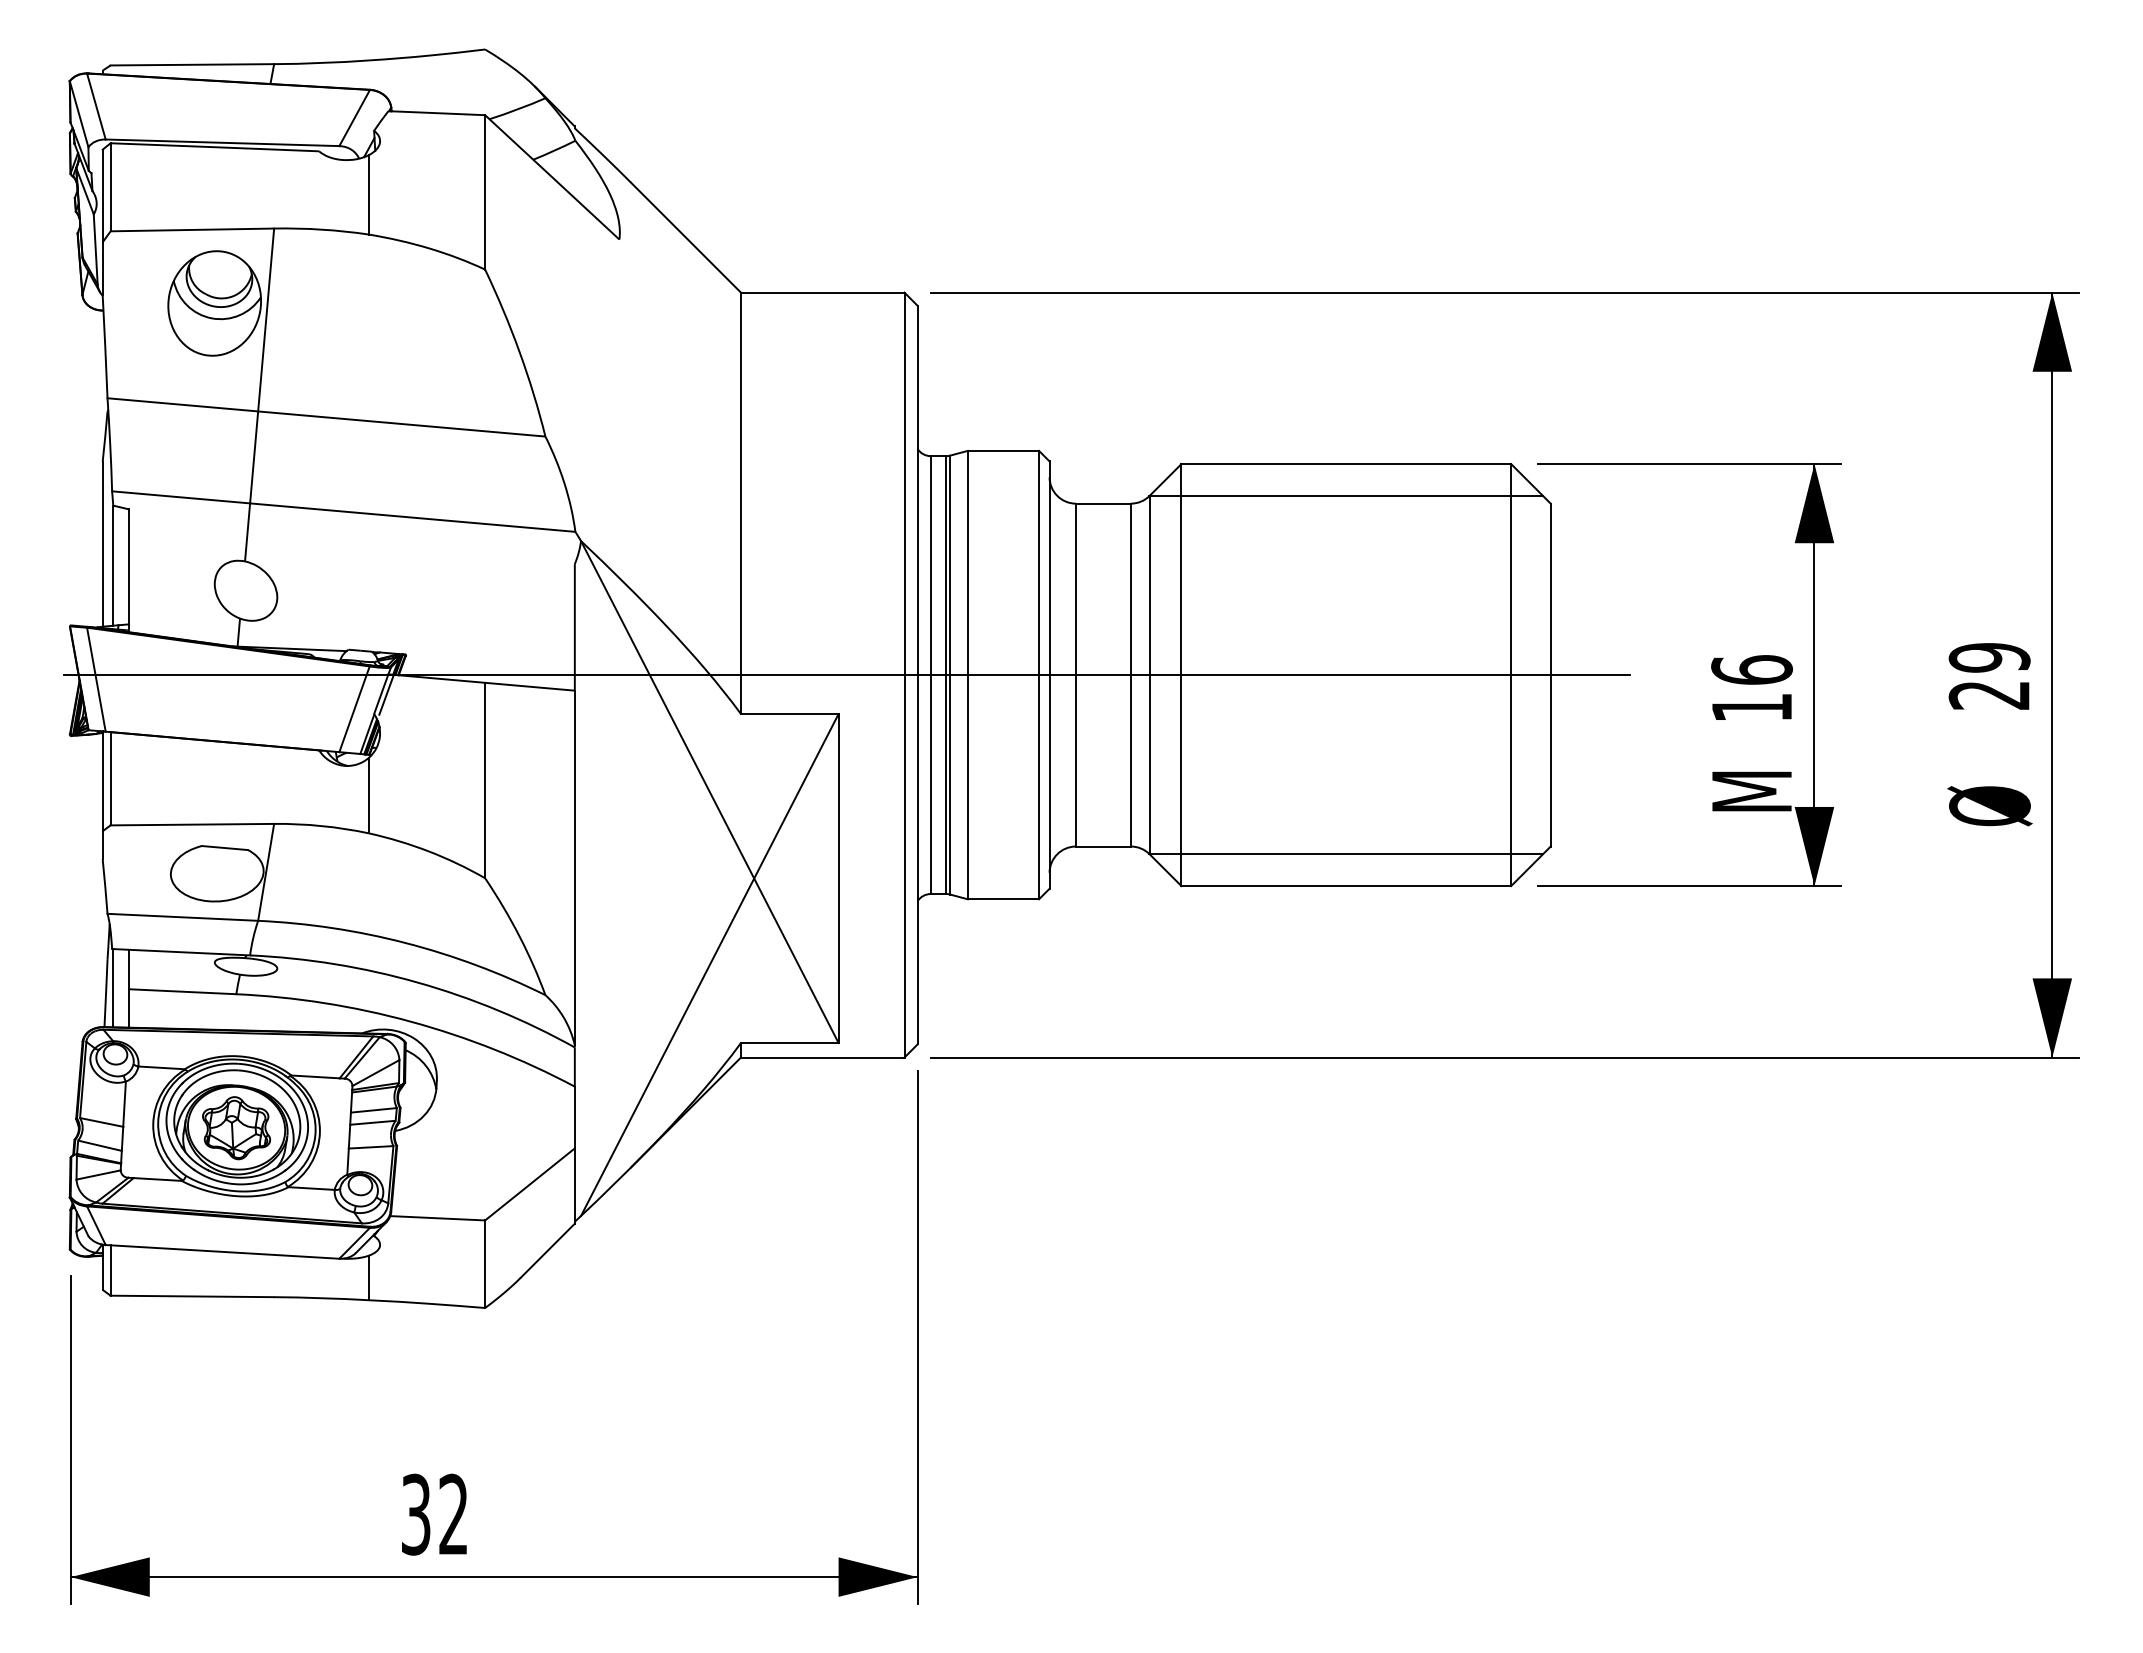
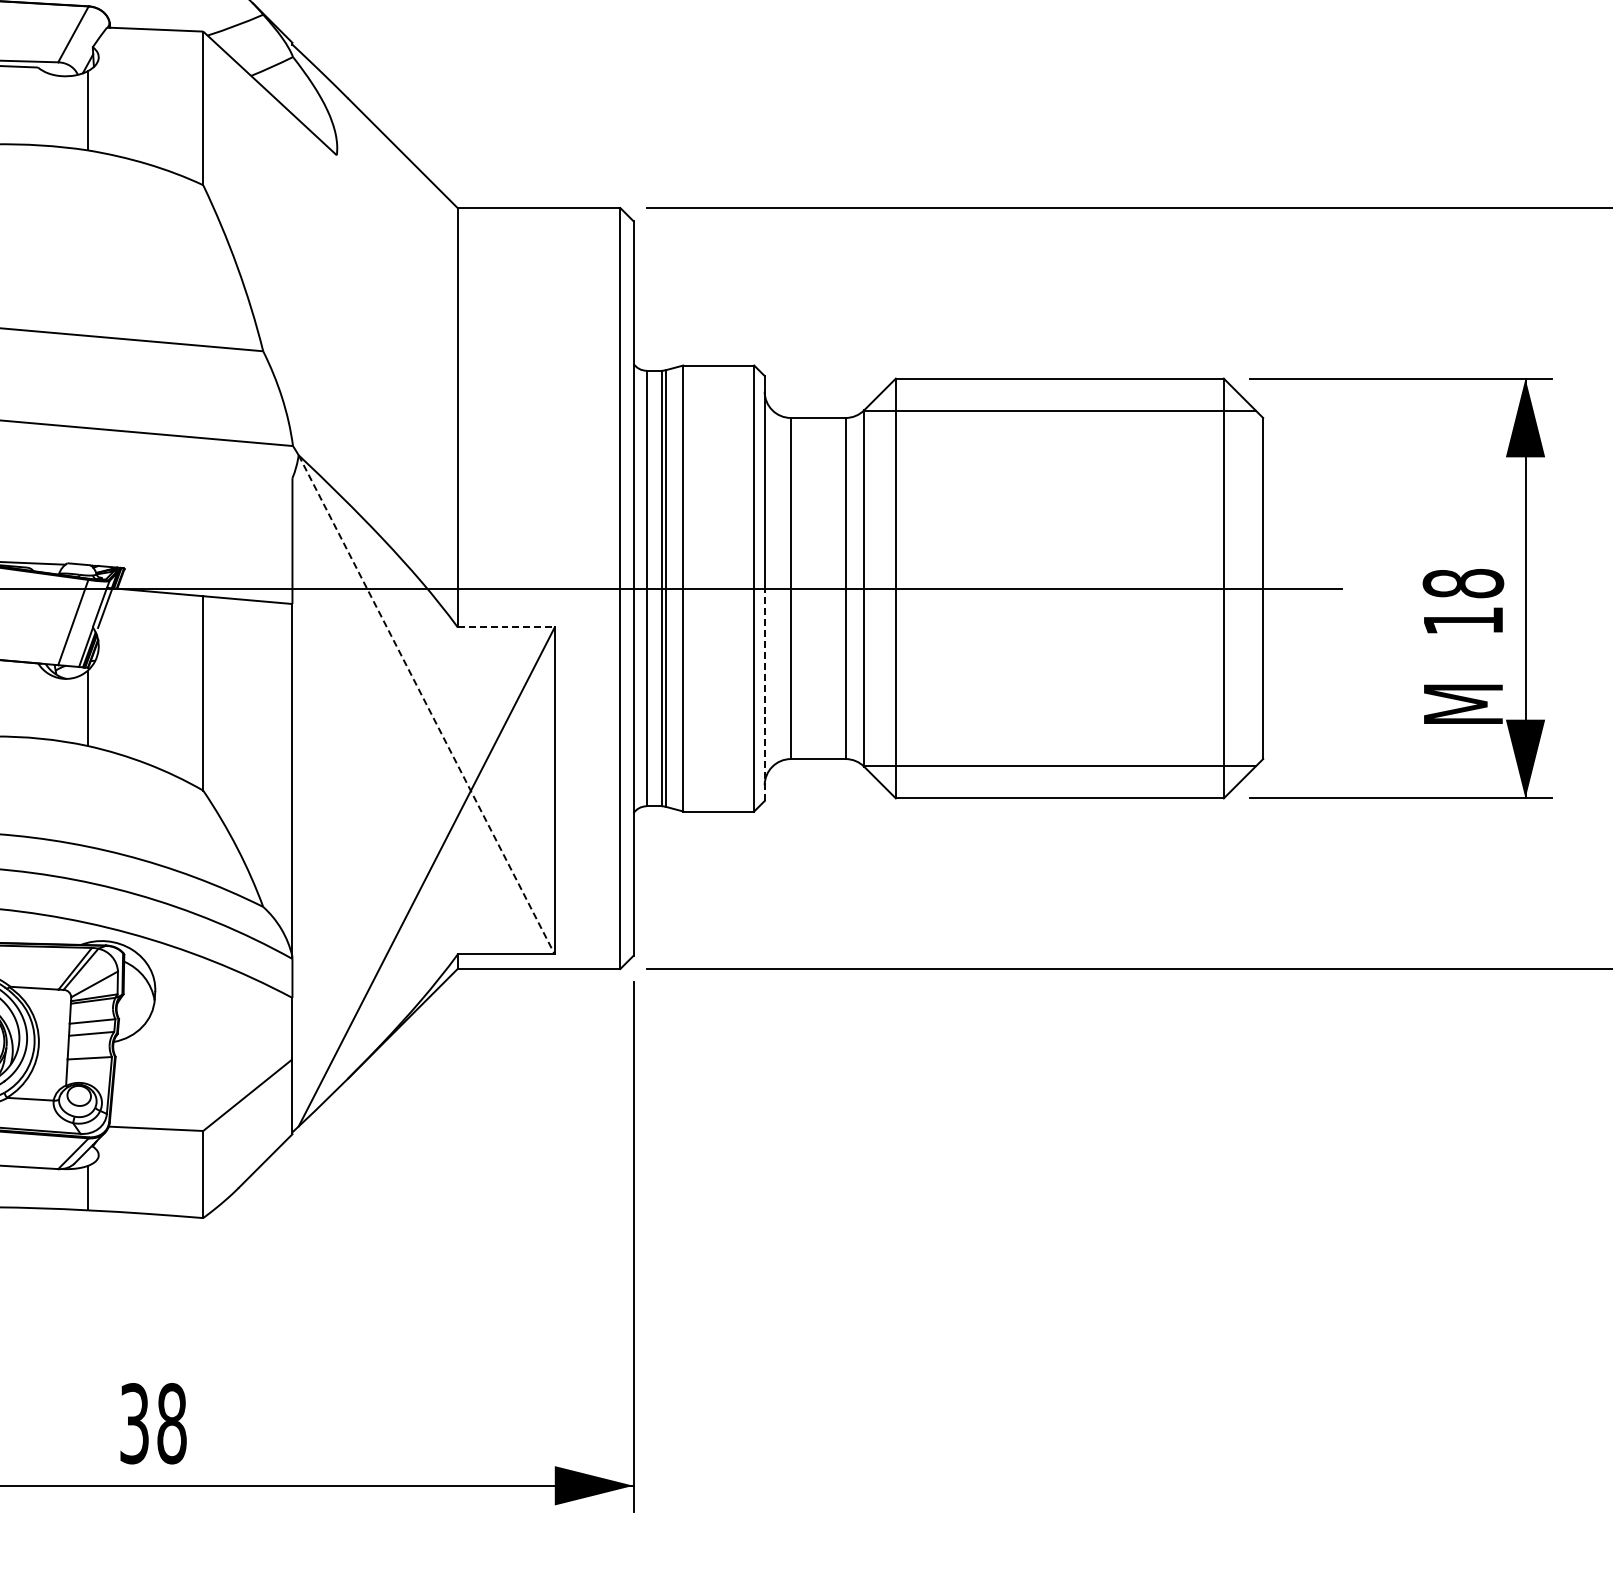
text: (1751, 669) -> (1462, 582), 16 -> 18
line: (789, 714) -> (505, 627), solid -> dashed
line: (1049, 781) -> (764, 694), solid -> dashed
line: (710, 792) -> (427, 705), solid -> dashed
text: (453, 1514) -> (171, 1423), 32 -> 38

